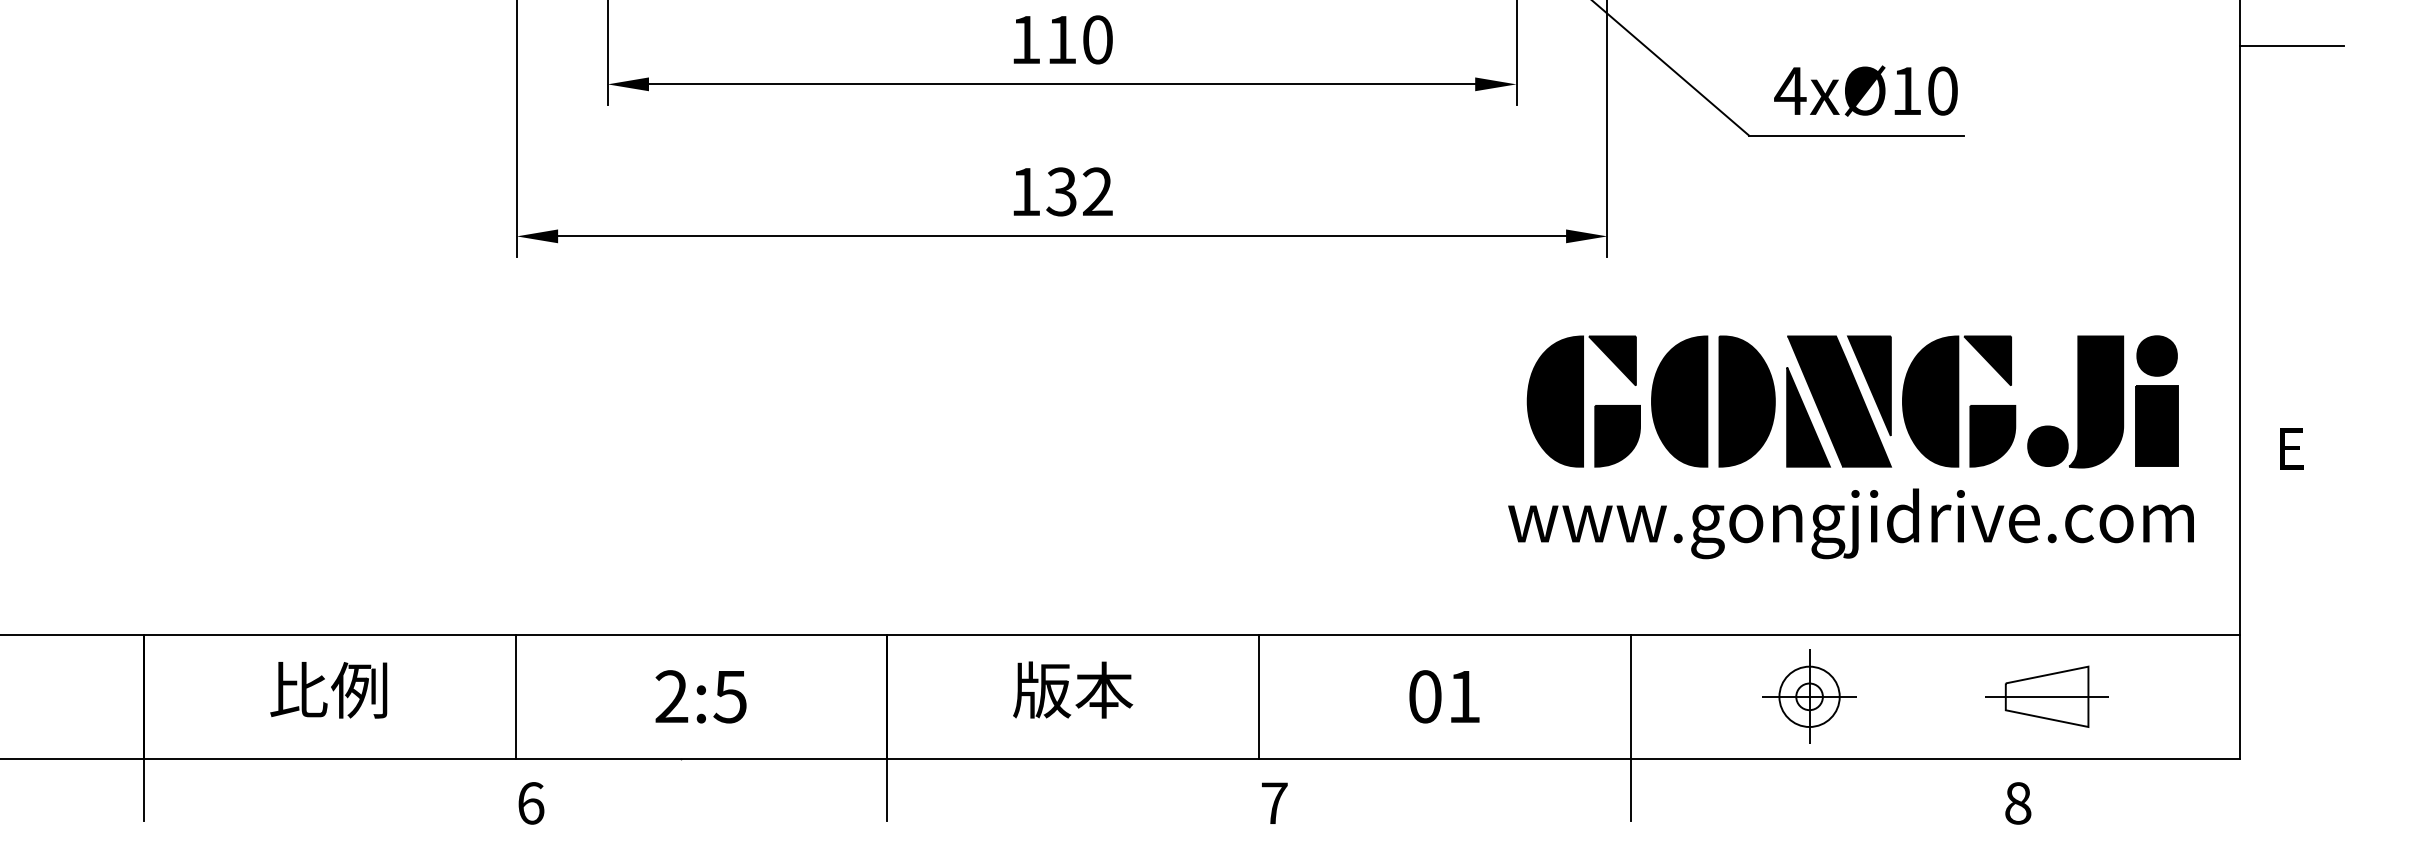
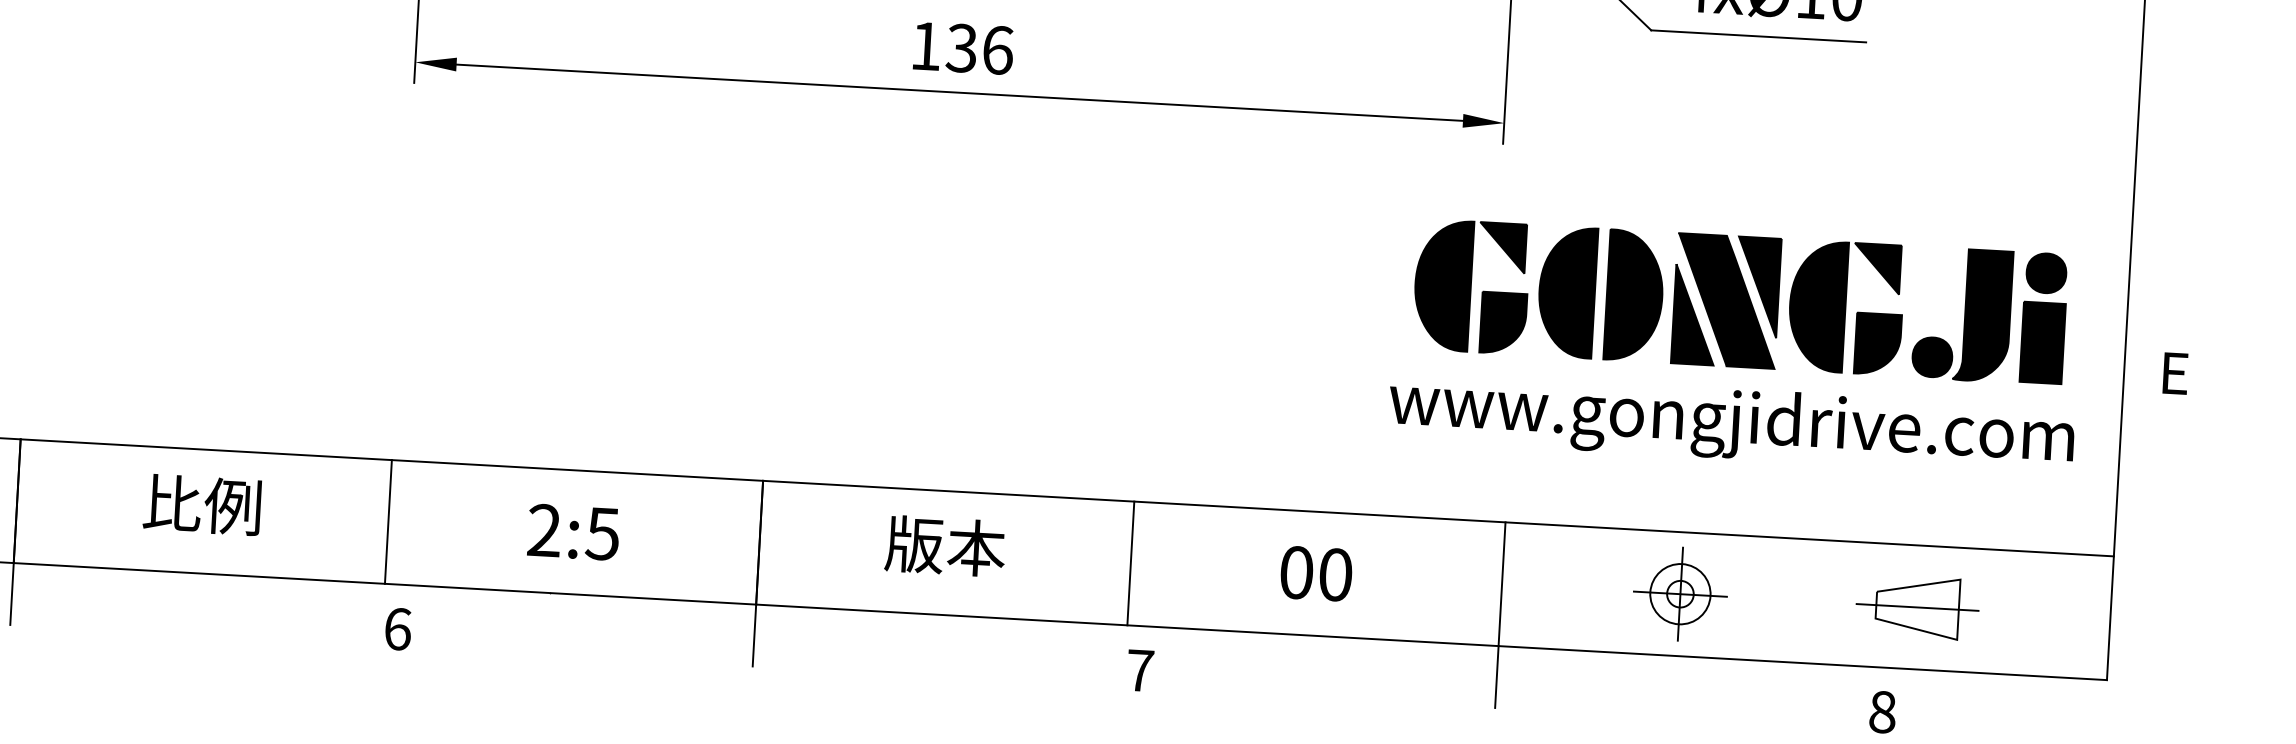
text: (1097, 191) -> (997, 49), 132 -> 136
text: (1464, 696) -> (1335, 574), 01 -> 00

